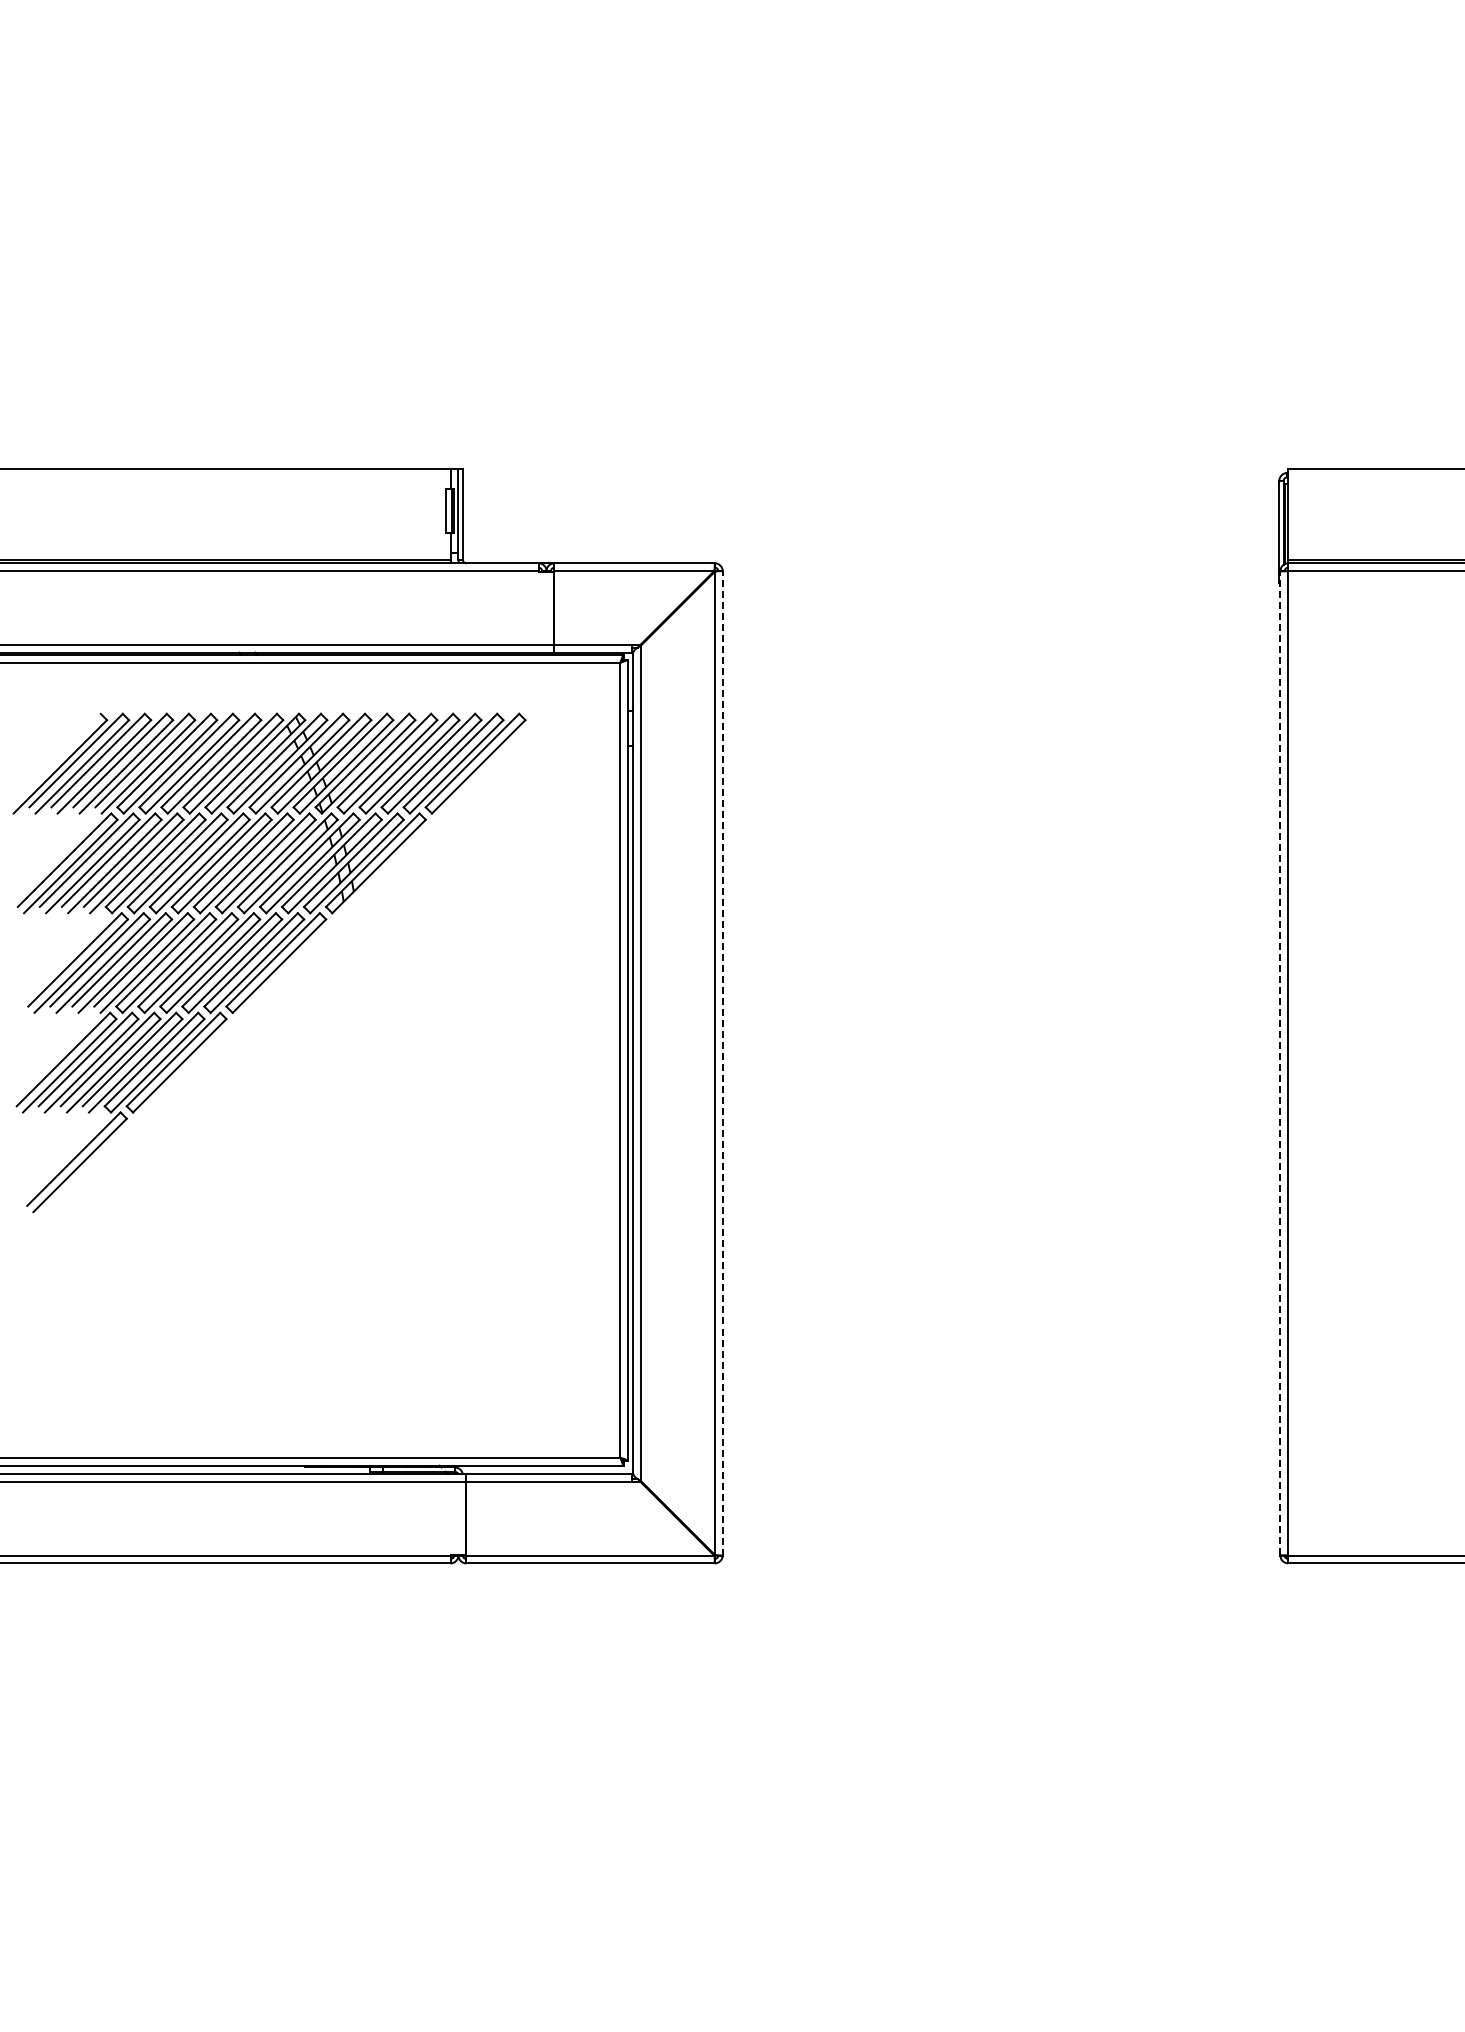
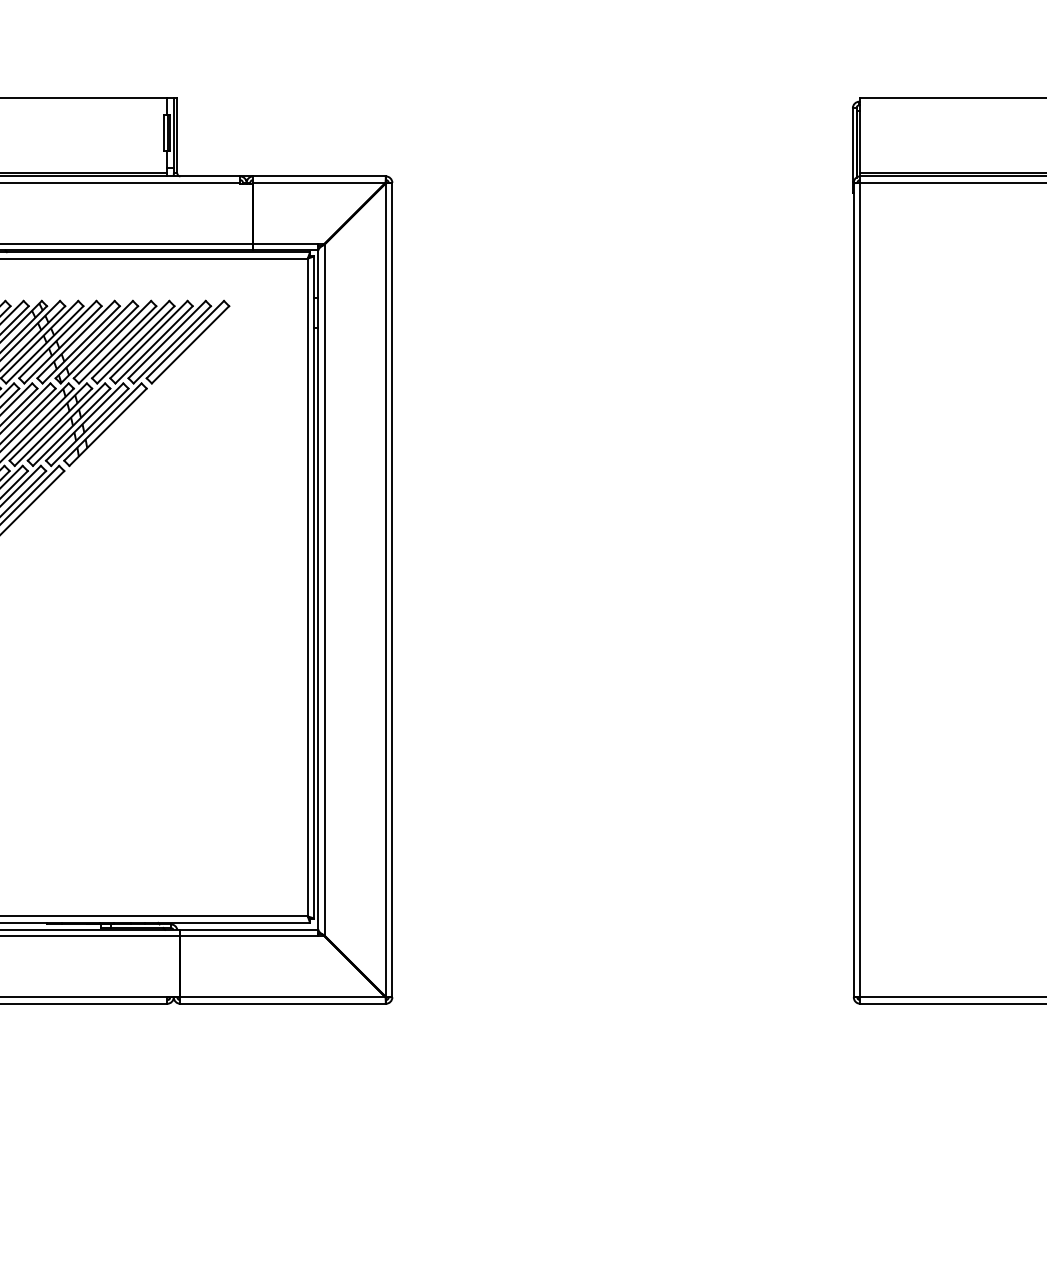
line: (722, 1062) -> (392, 589), dashed -> solid
line: (1280, 1063) -> (853, 590), dashed -> solid

